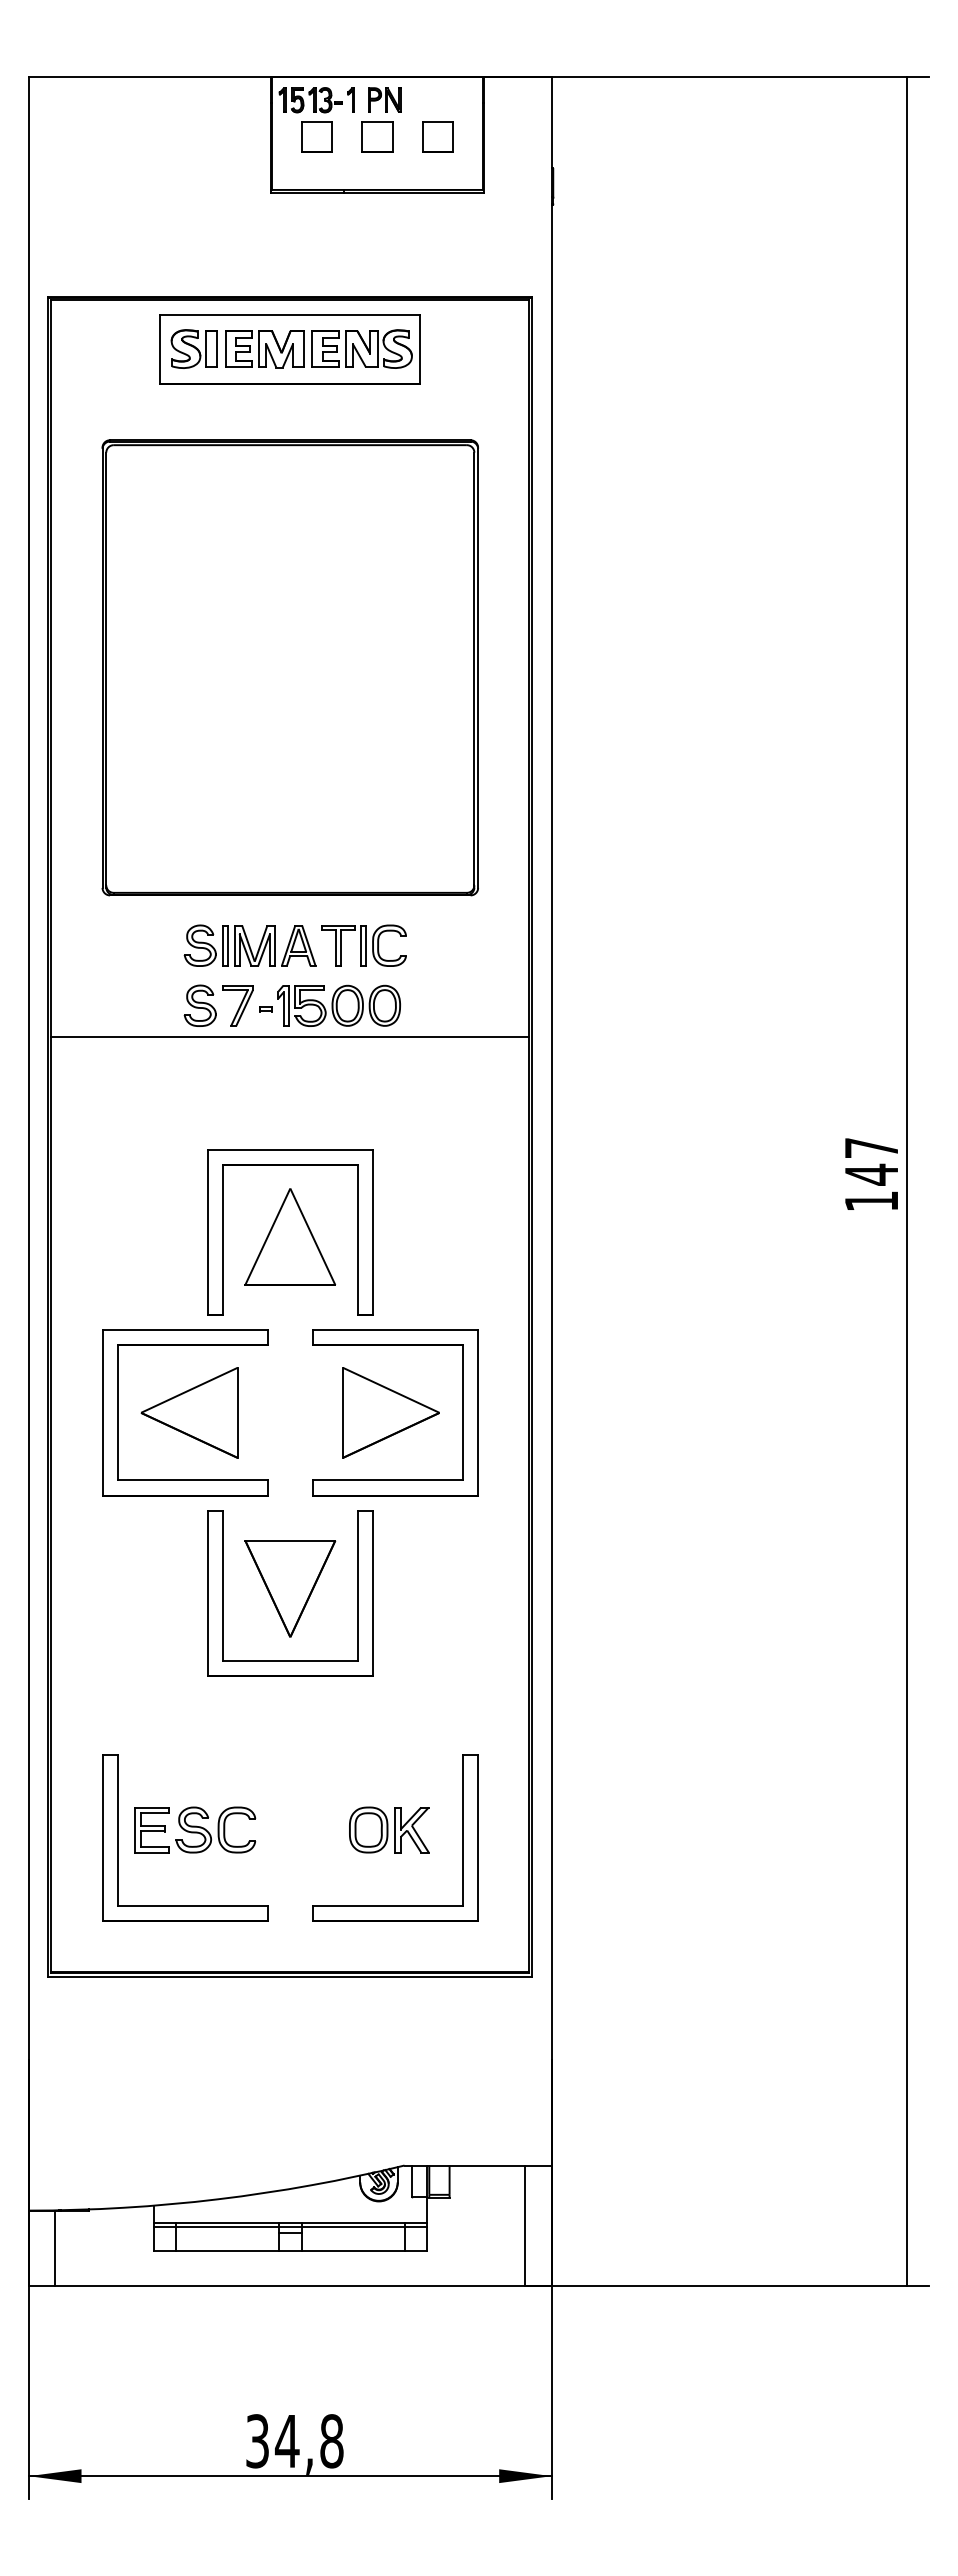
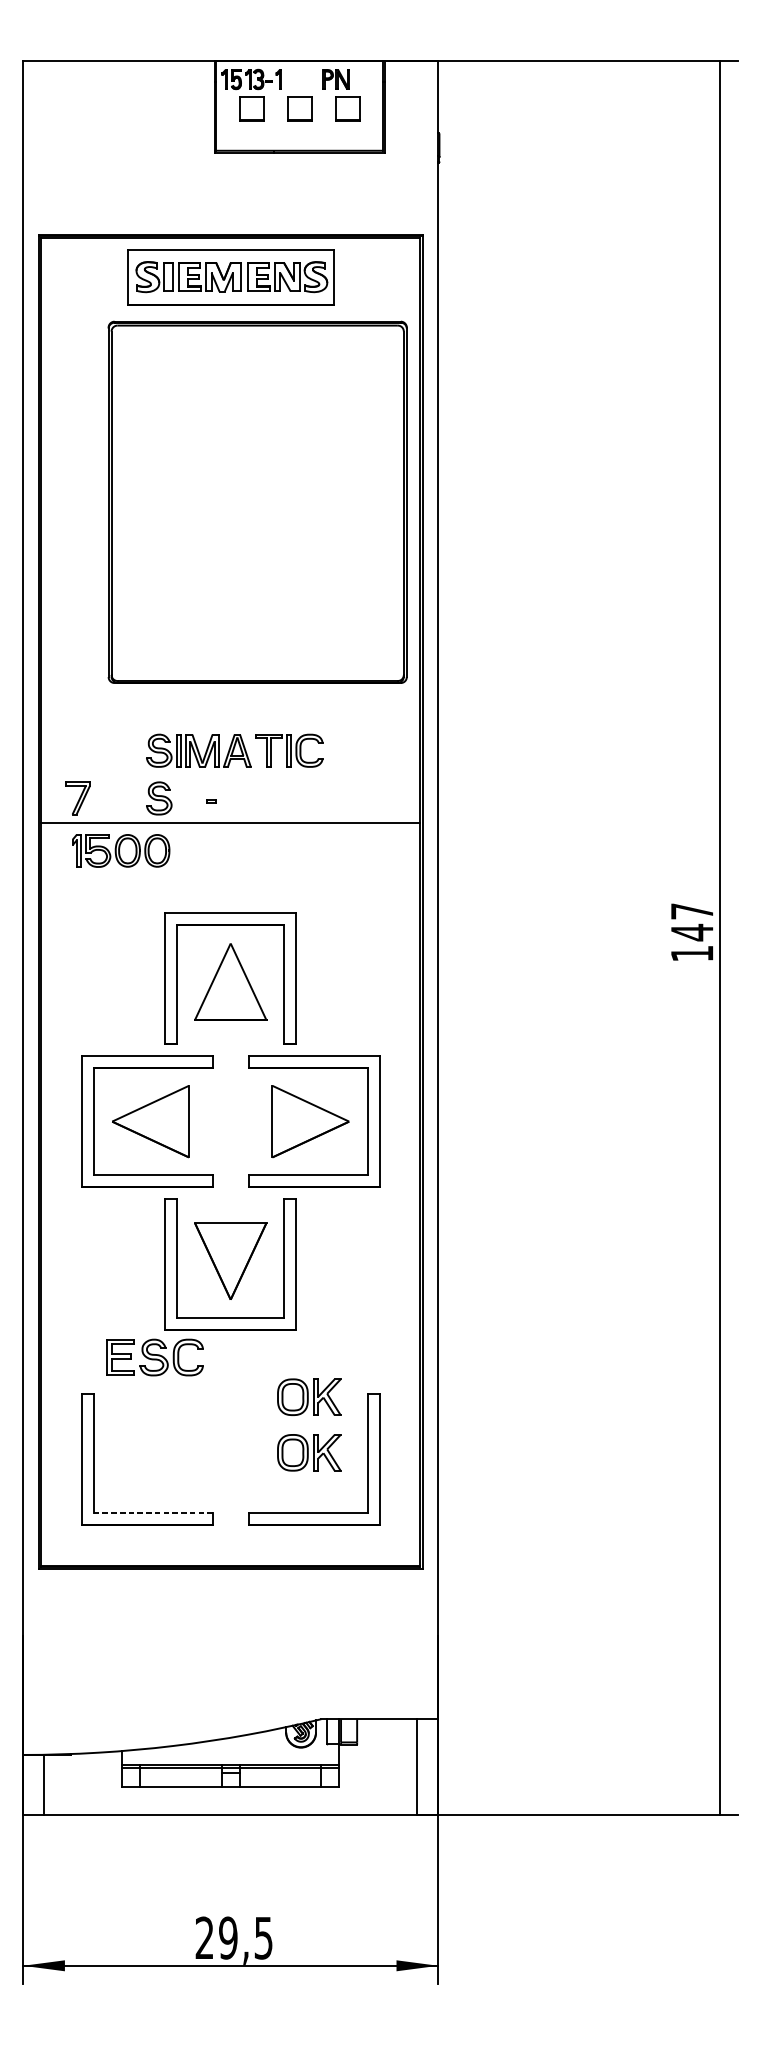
part: (384, 99) -> (335, 78), moved
part: (289, 667) -> (257, 502), moved
part: (237, 1005) -> (77, 798), moved
part: (338, 1005) -> (120, 850), moved
part: (389, 1759) -> (309, 1396), added
part: (195, 1829) -> (155, 1357), moved
line: (192, 1905) -> (153, 1512), solid -> dashed
text: (294, 2441) -> (234, 1938), 34,8 -> 29,5

